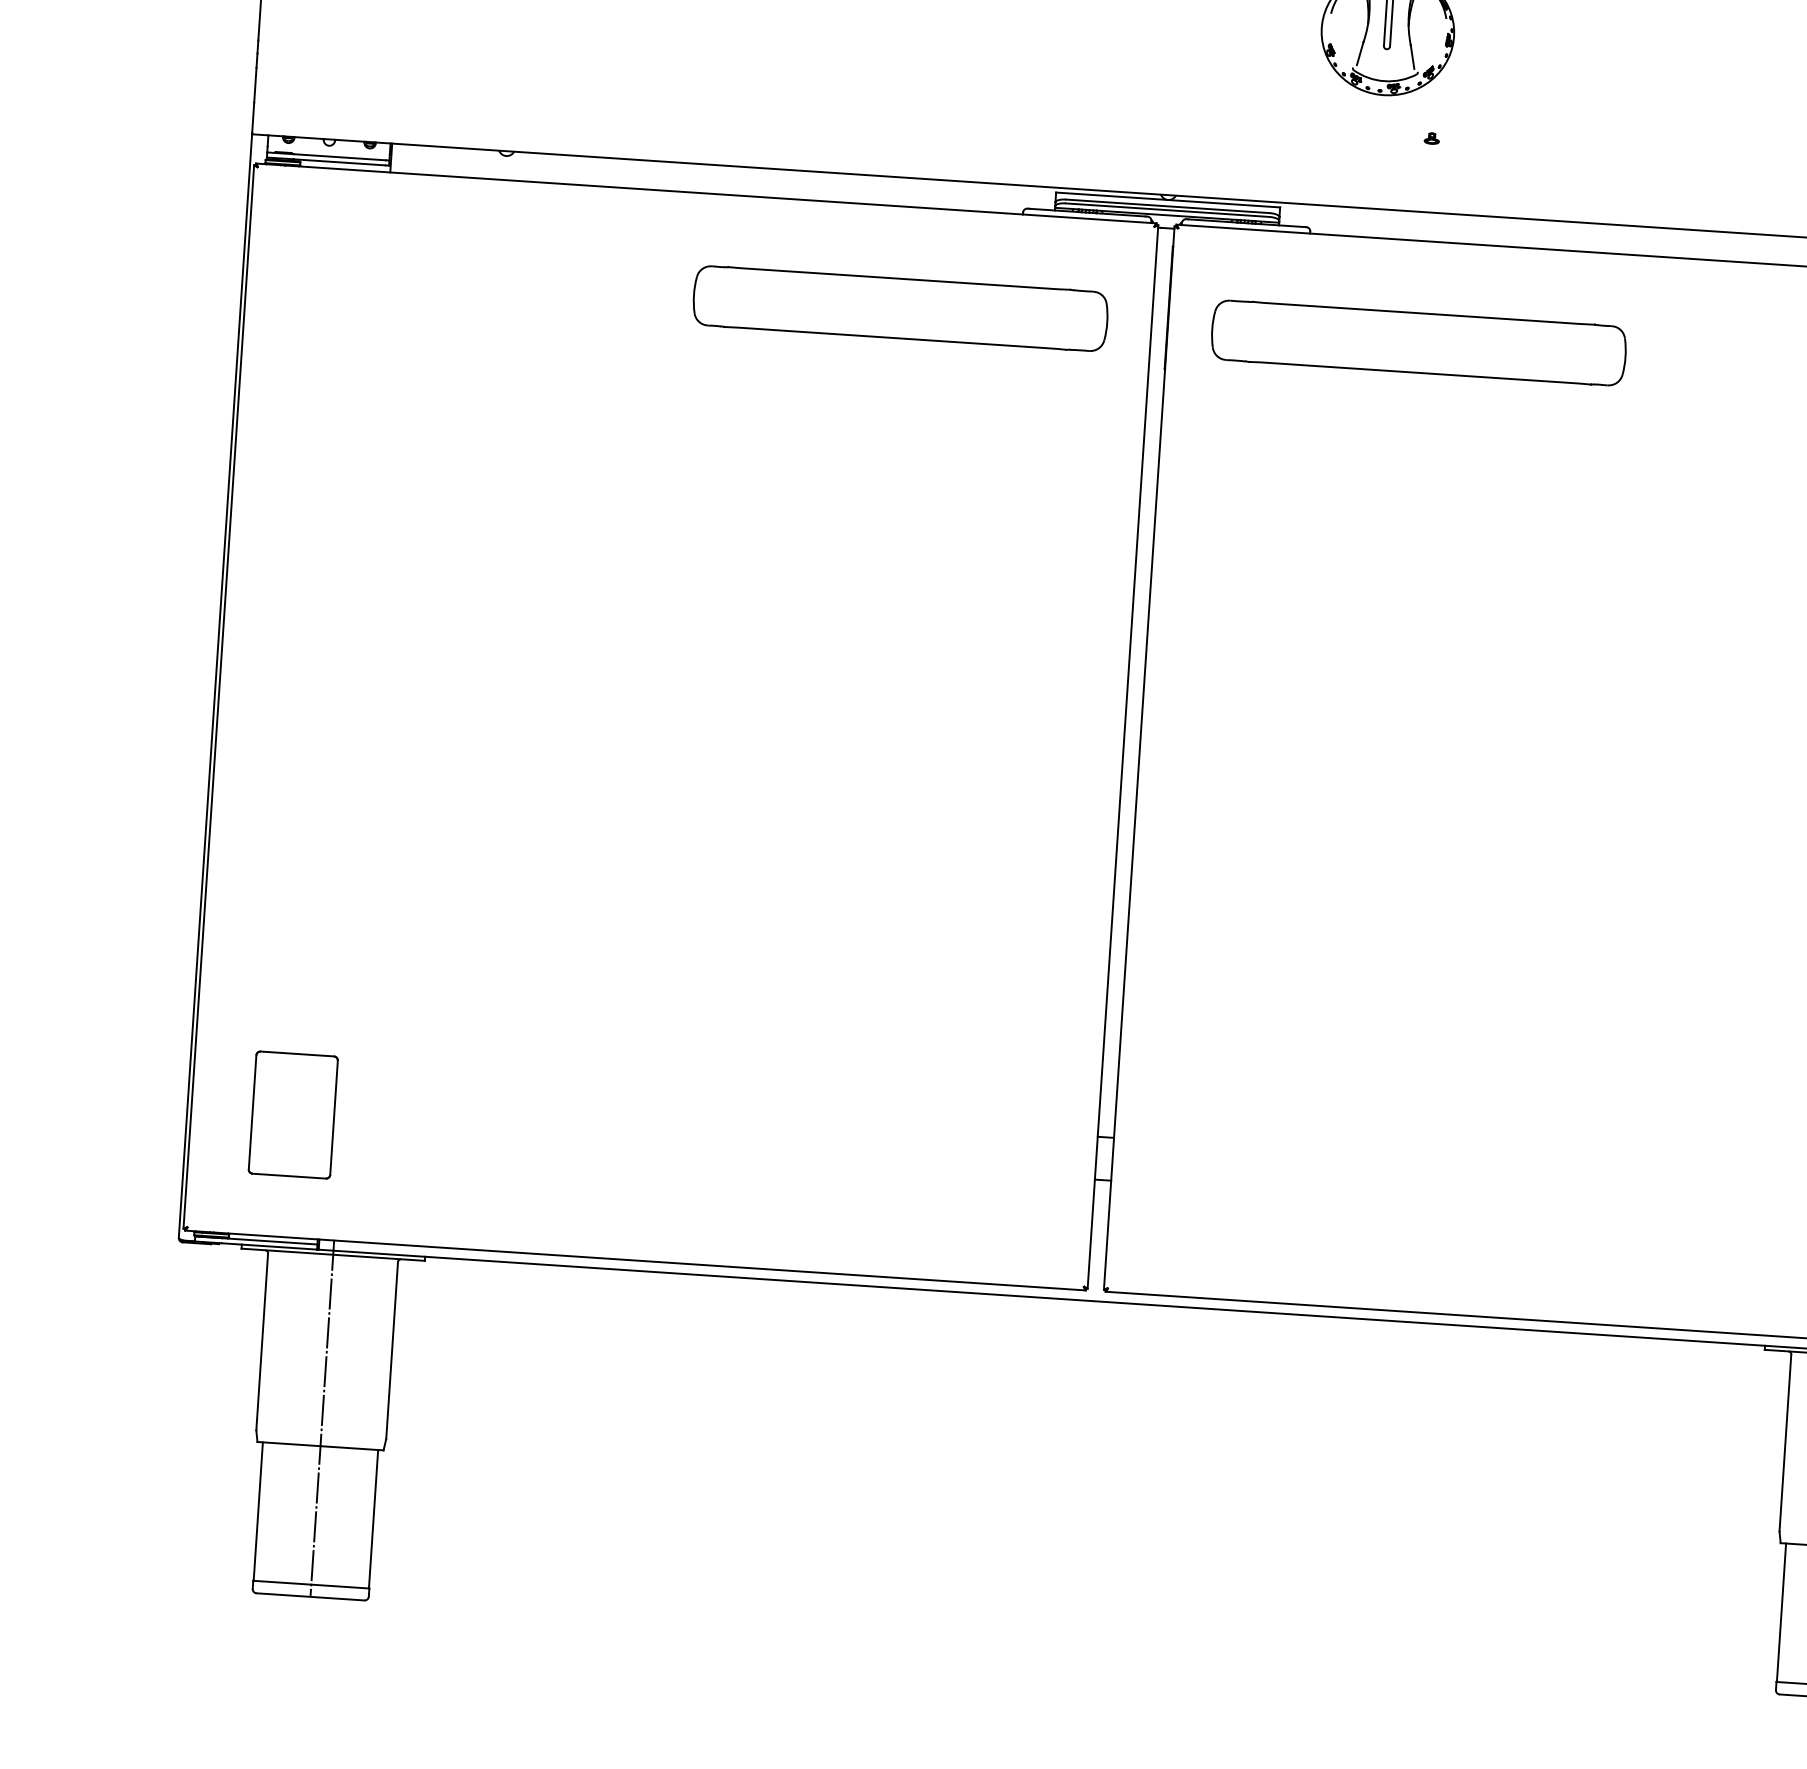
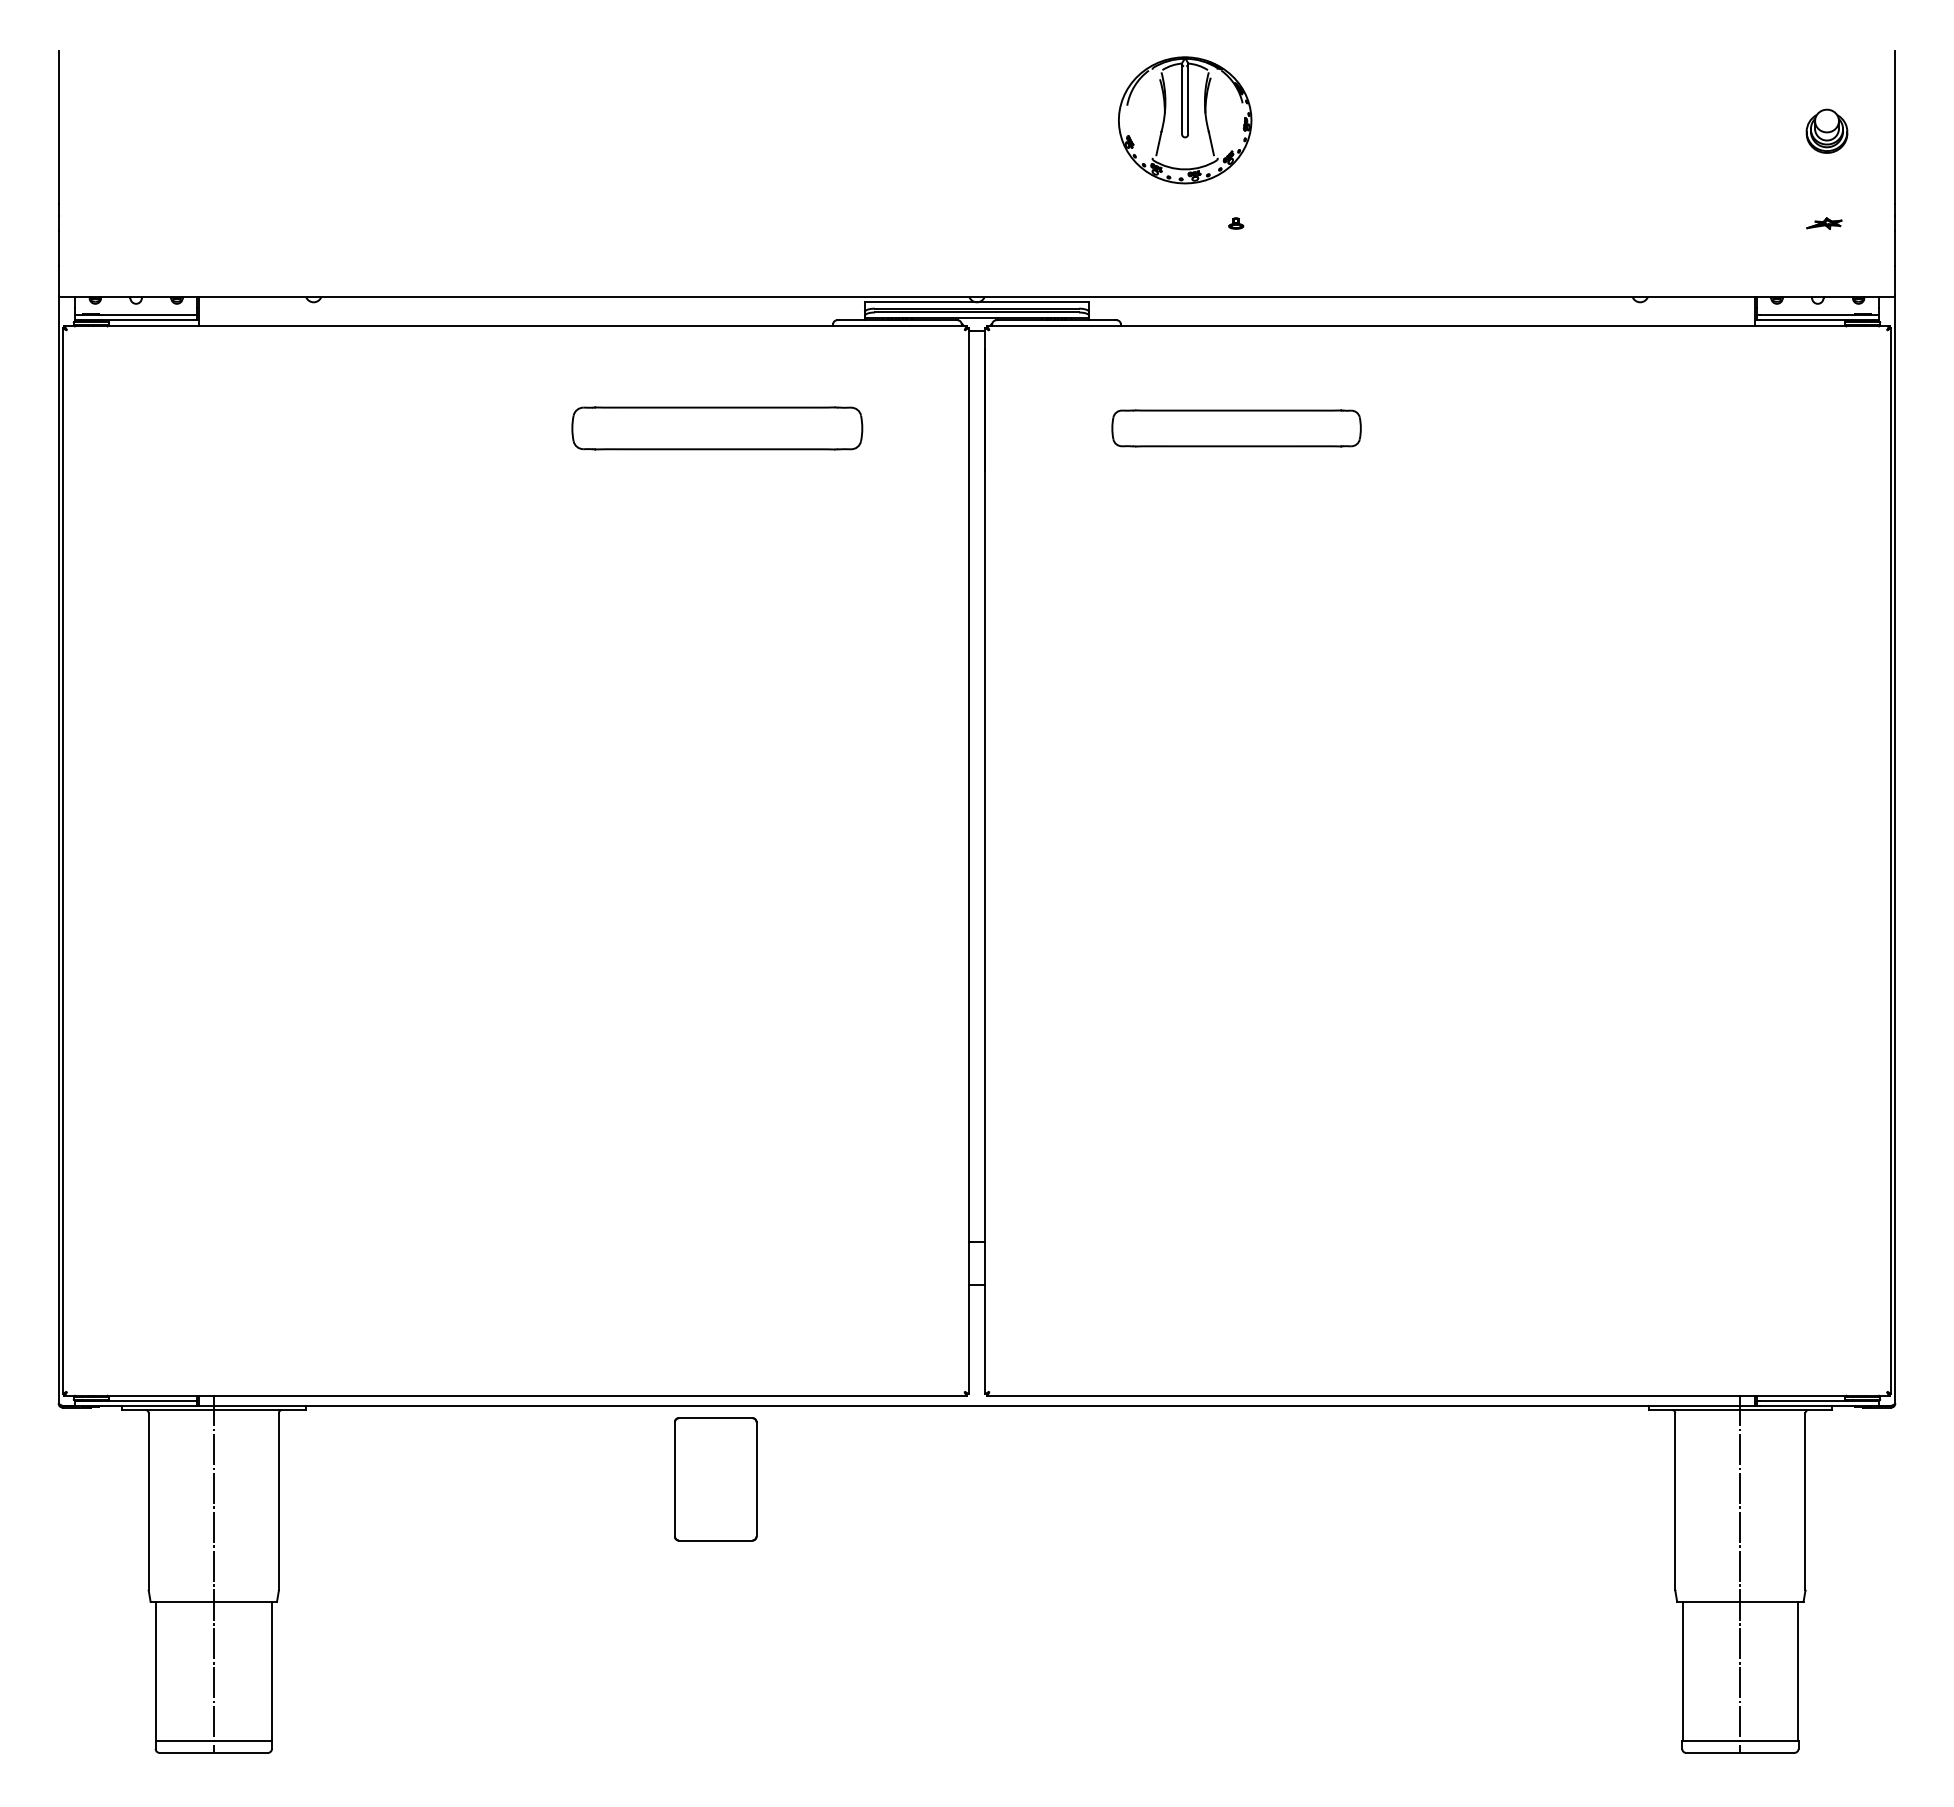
part: (900, 308) -> (717, 428), size x0.7
part: (1418, 343) -> (1236, 428), size x0.6
part: (293, 1115) -> (715, 1479), moved

